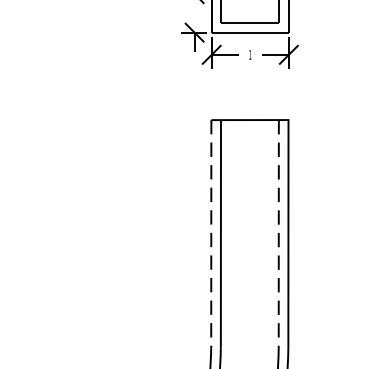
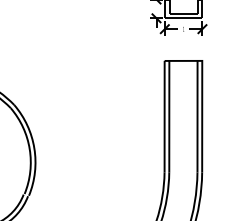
line: (211, 234) -> (164, 116), dashed -> solid
line: (278, 234) -> (197, 116), dashed -> solid

